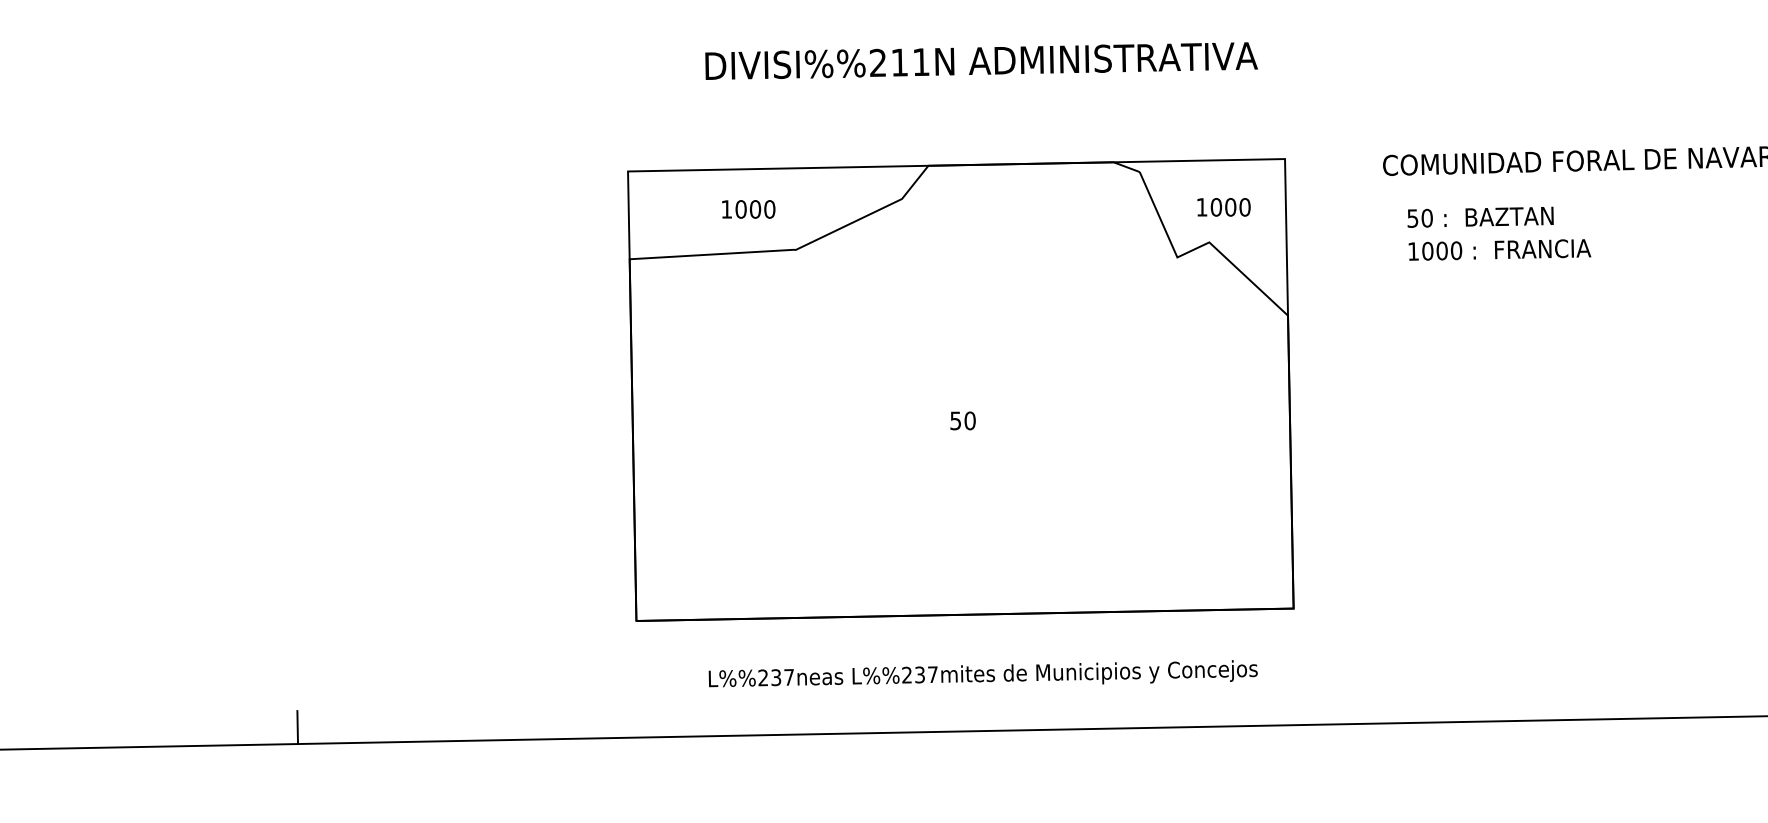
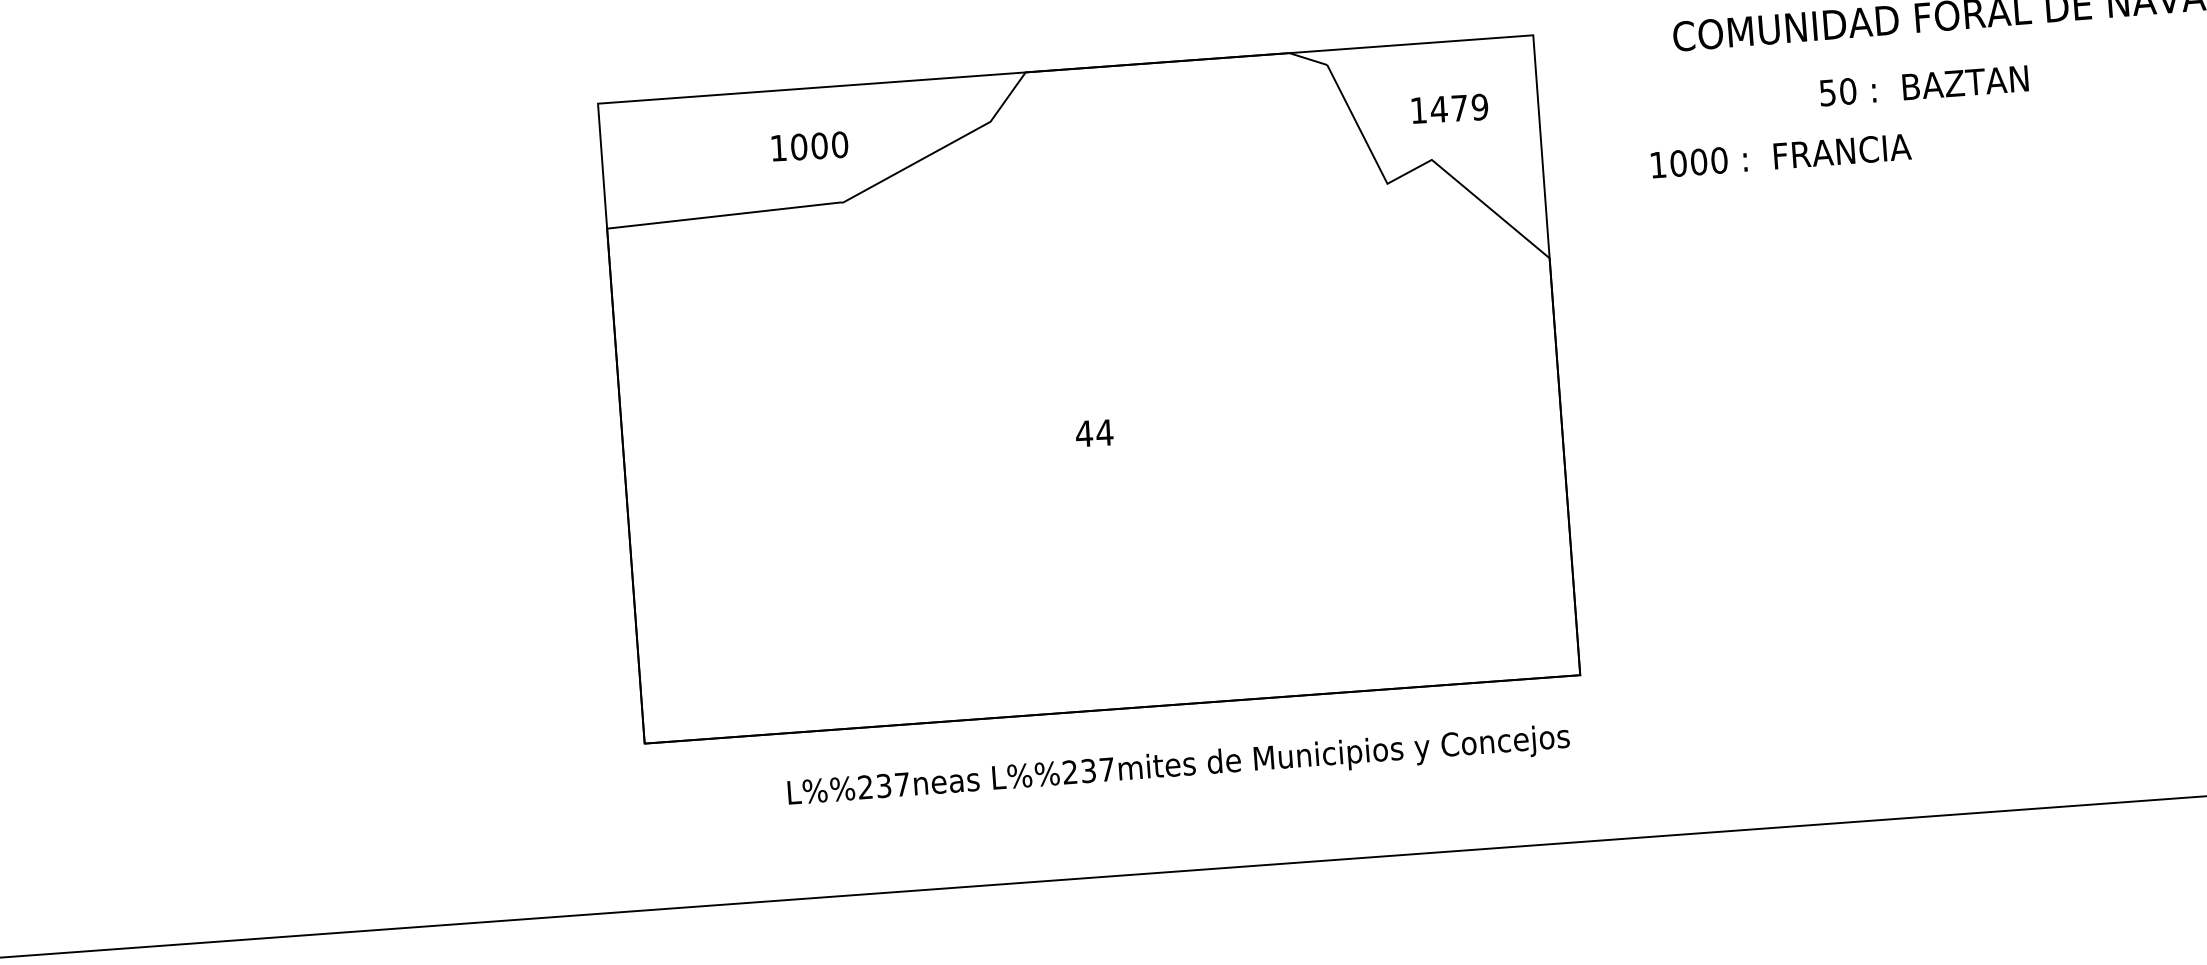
text: (1230, 207) -> (1459, 108), 1000 -> 1479
text: (748, 209) -> (809, 146), moved
text: (1480, 216) -> (1923, 84), moved
text: (1499, 249) -> (1780, 155), moved
text: (962, 420) -> (1093, 432), 50 -> 44
text: (982, 673) -> (1177, 764), moved
line: (297, 727) -> (169, 921), removed

